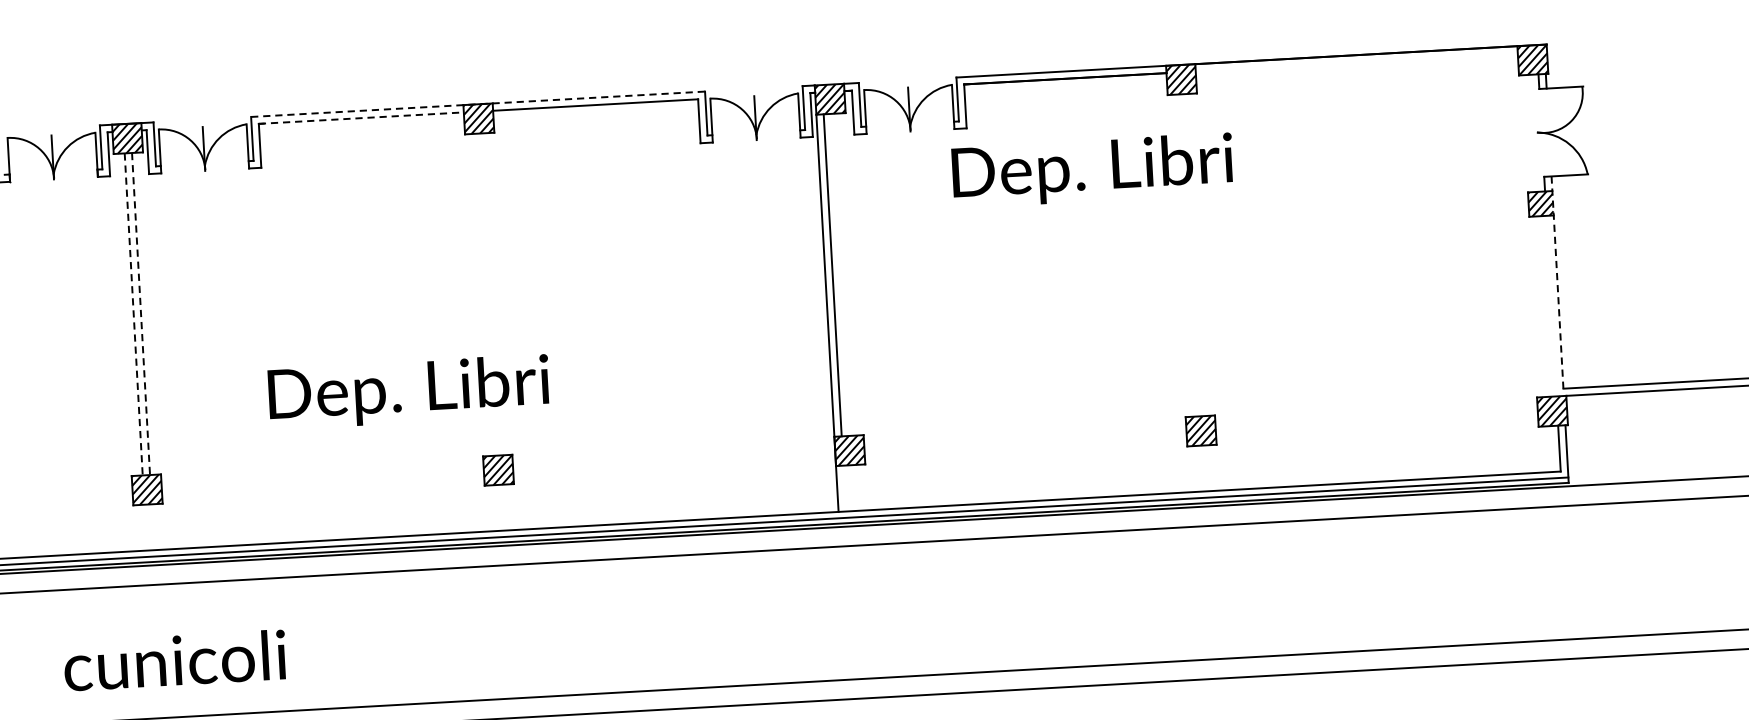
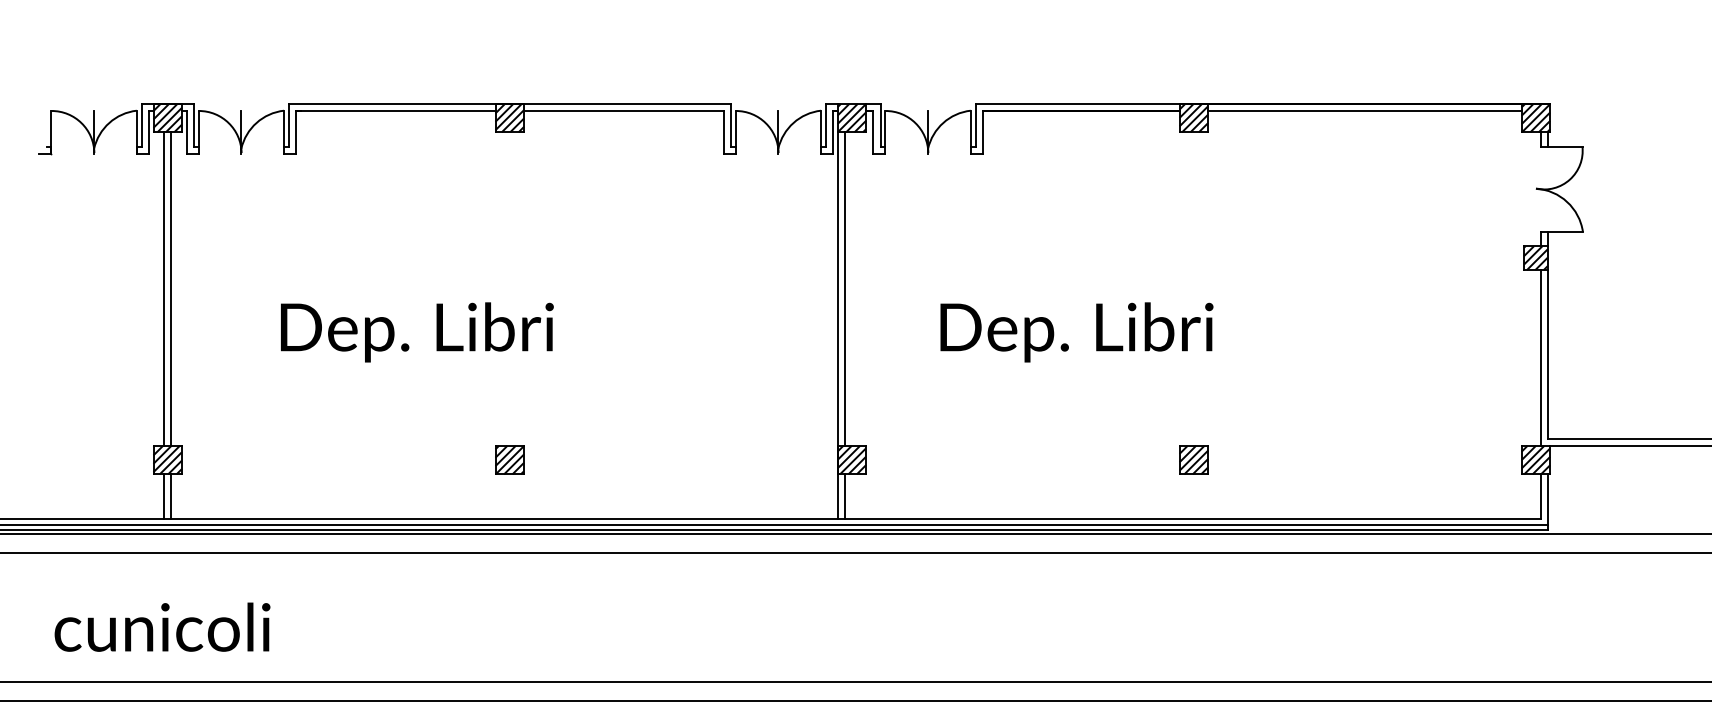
line: (1356, 62) -> (1364, 110), added
line: (477, 103) -> (509, 103), dashed -> solid
line: (361, 117) -> (395, 110), dashed -> solid
text: (1092, 170) -> (1076, 332), moved
line: (1557, 282) -> (1547, 335), dashed -> solid
line: (1551, 305) -> (1540, 357), added
line: (134, 314) -> (164, 289), dashed -> solid
line: (141, 314) -> (171, 289), dashed -> solid
text: (409, 392) -> (417, 332), moved
line: (844, 488) -> (844, 496), added
line: (145, 527) -> (164, 496), added
line: (153, 527) -> (171, 496), added
text: (174, 659) -> (162, 626), moved

